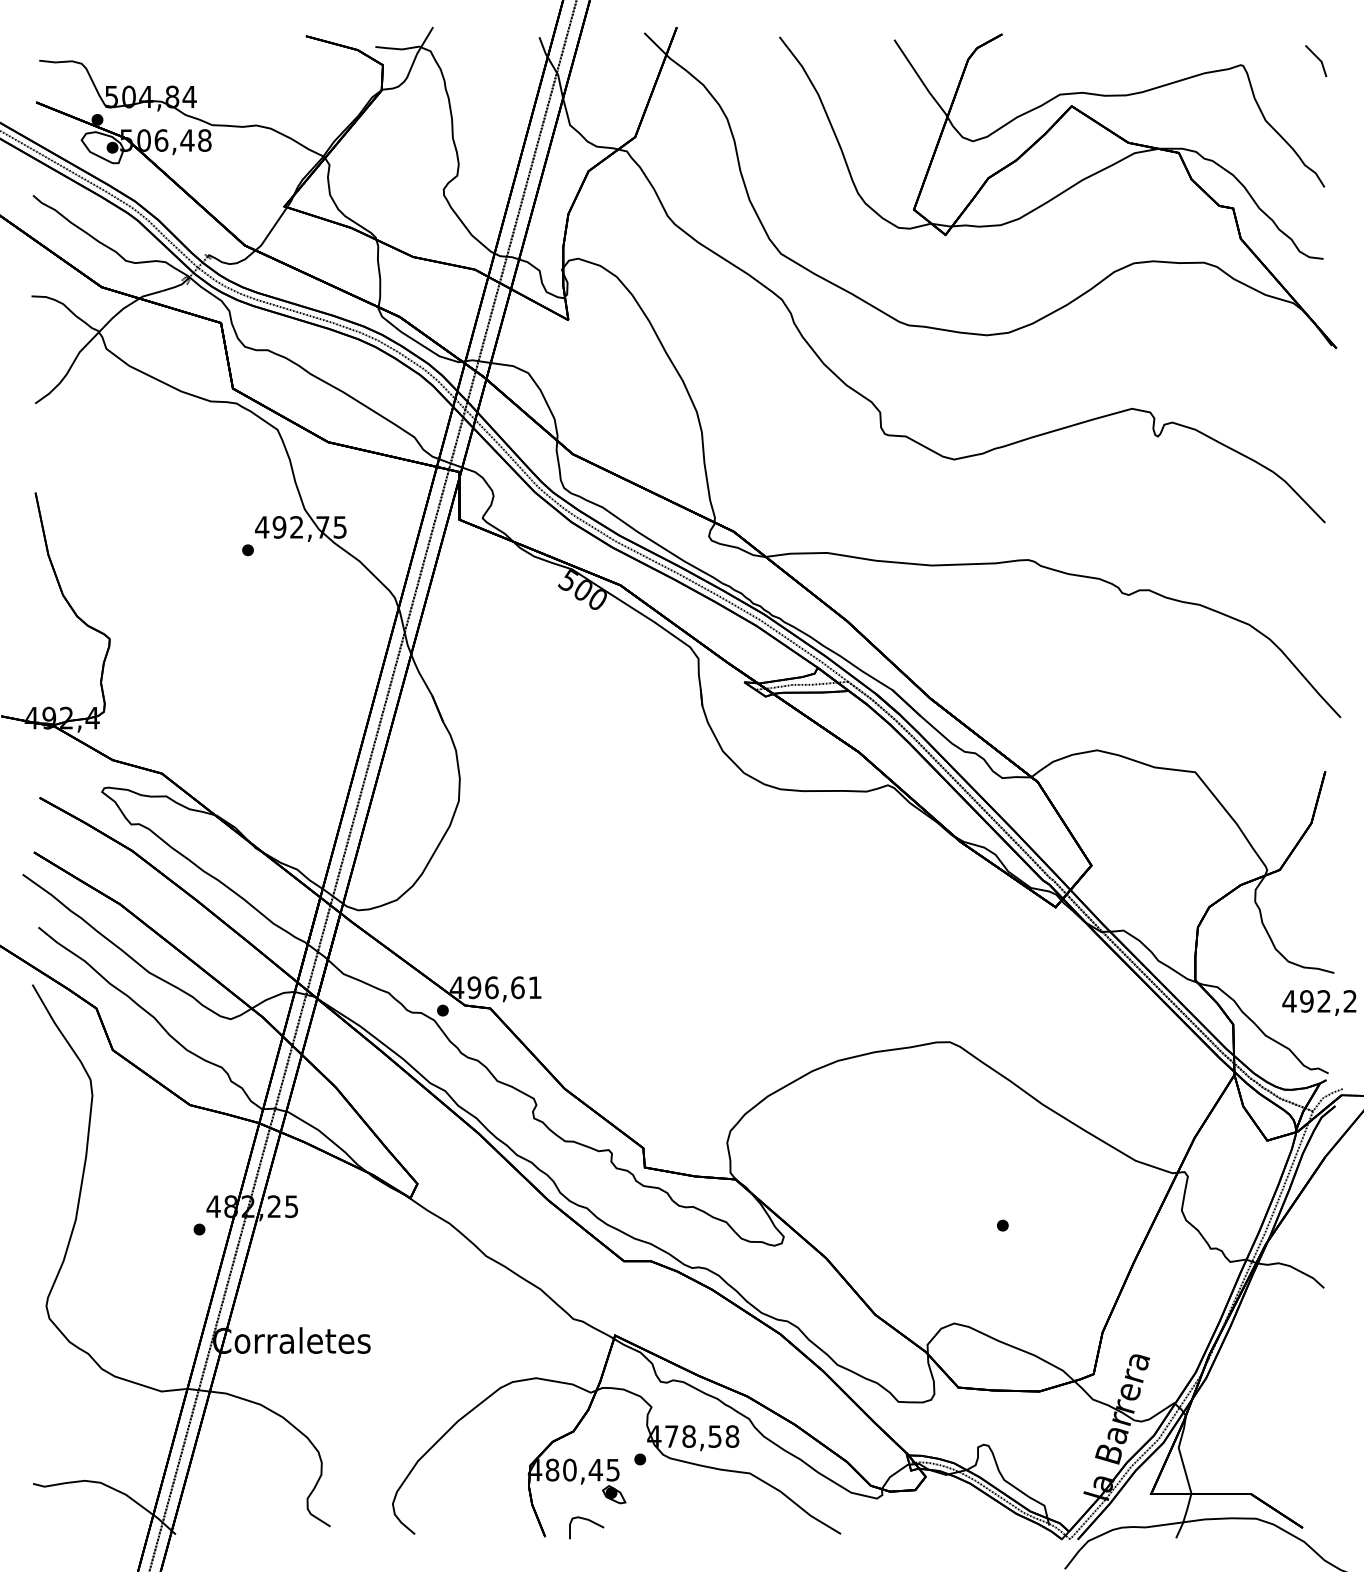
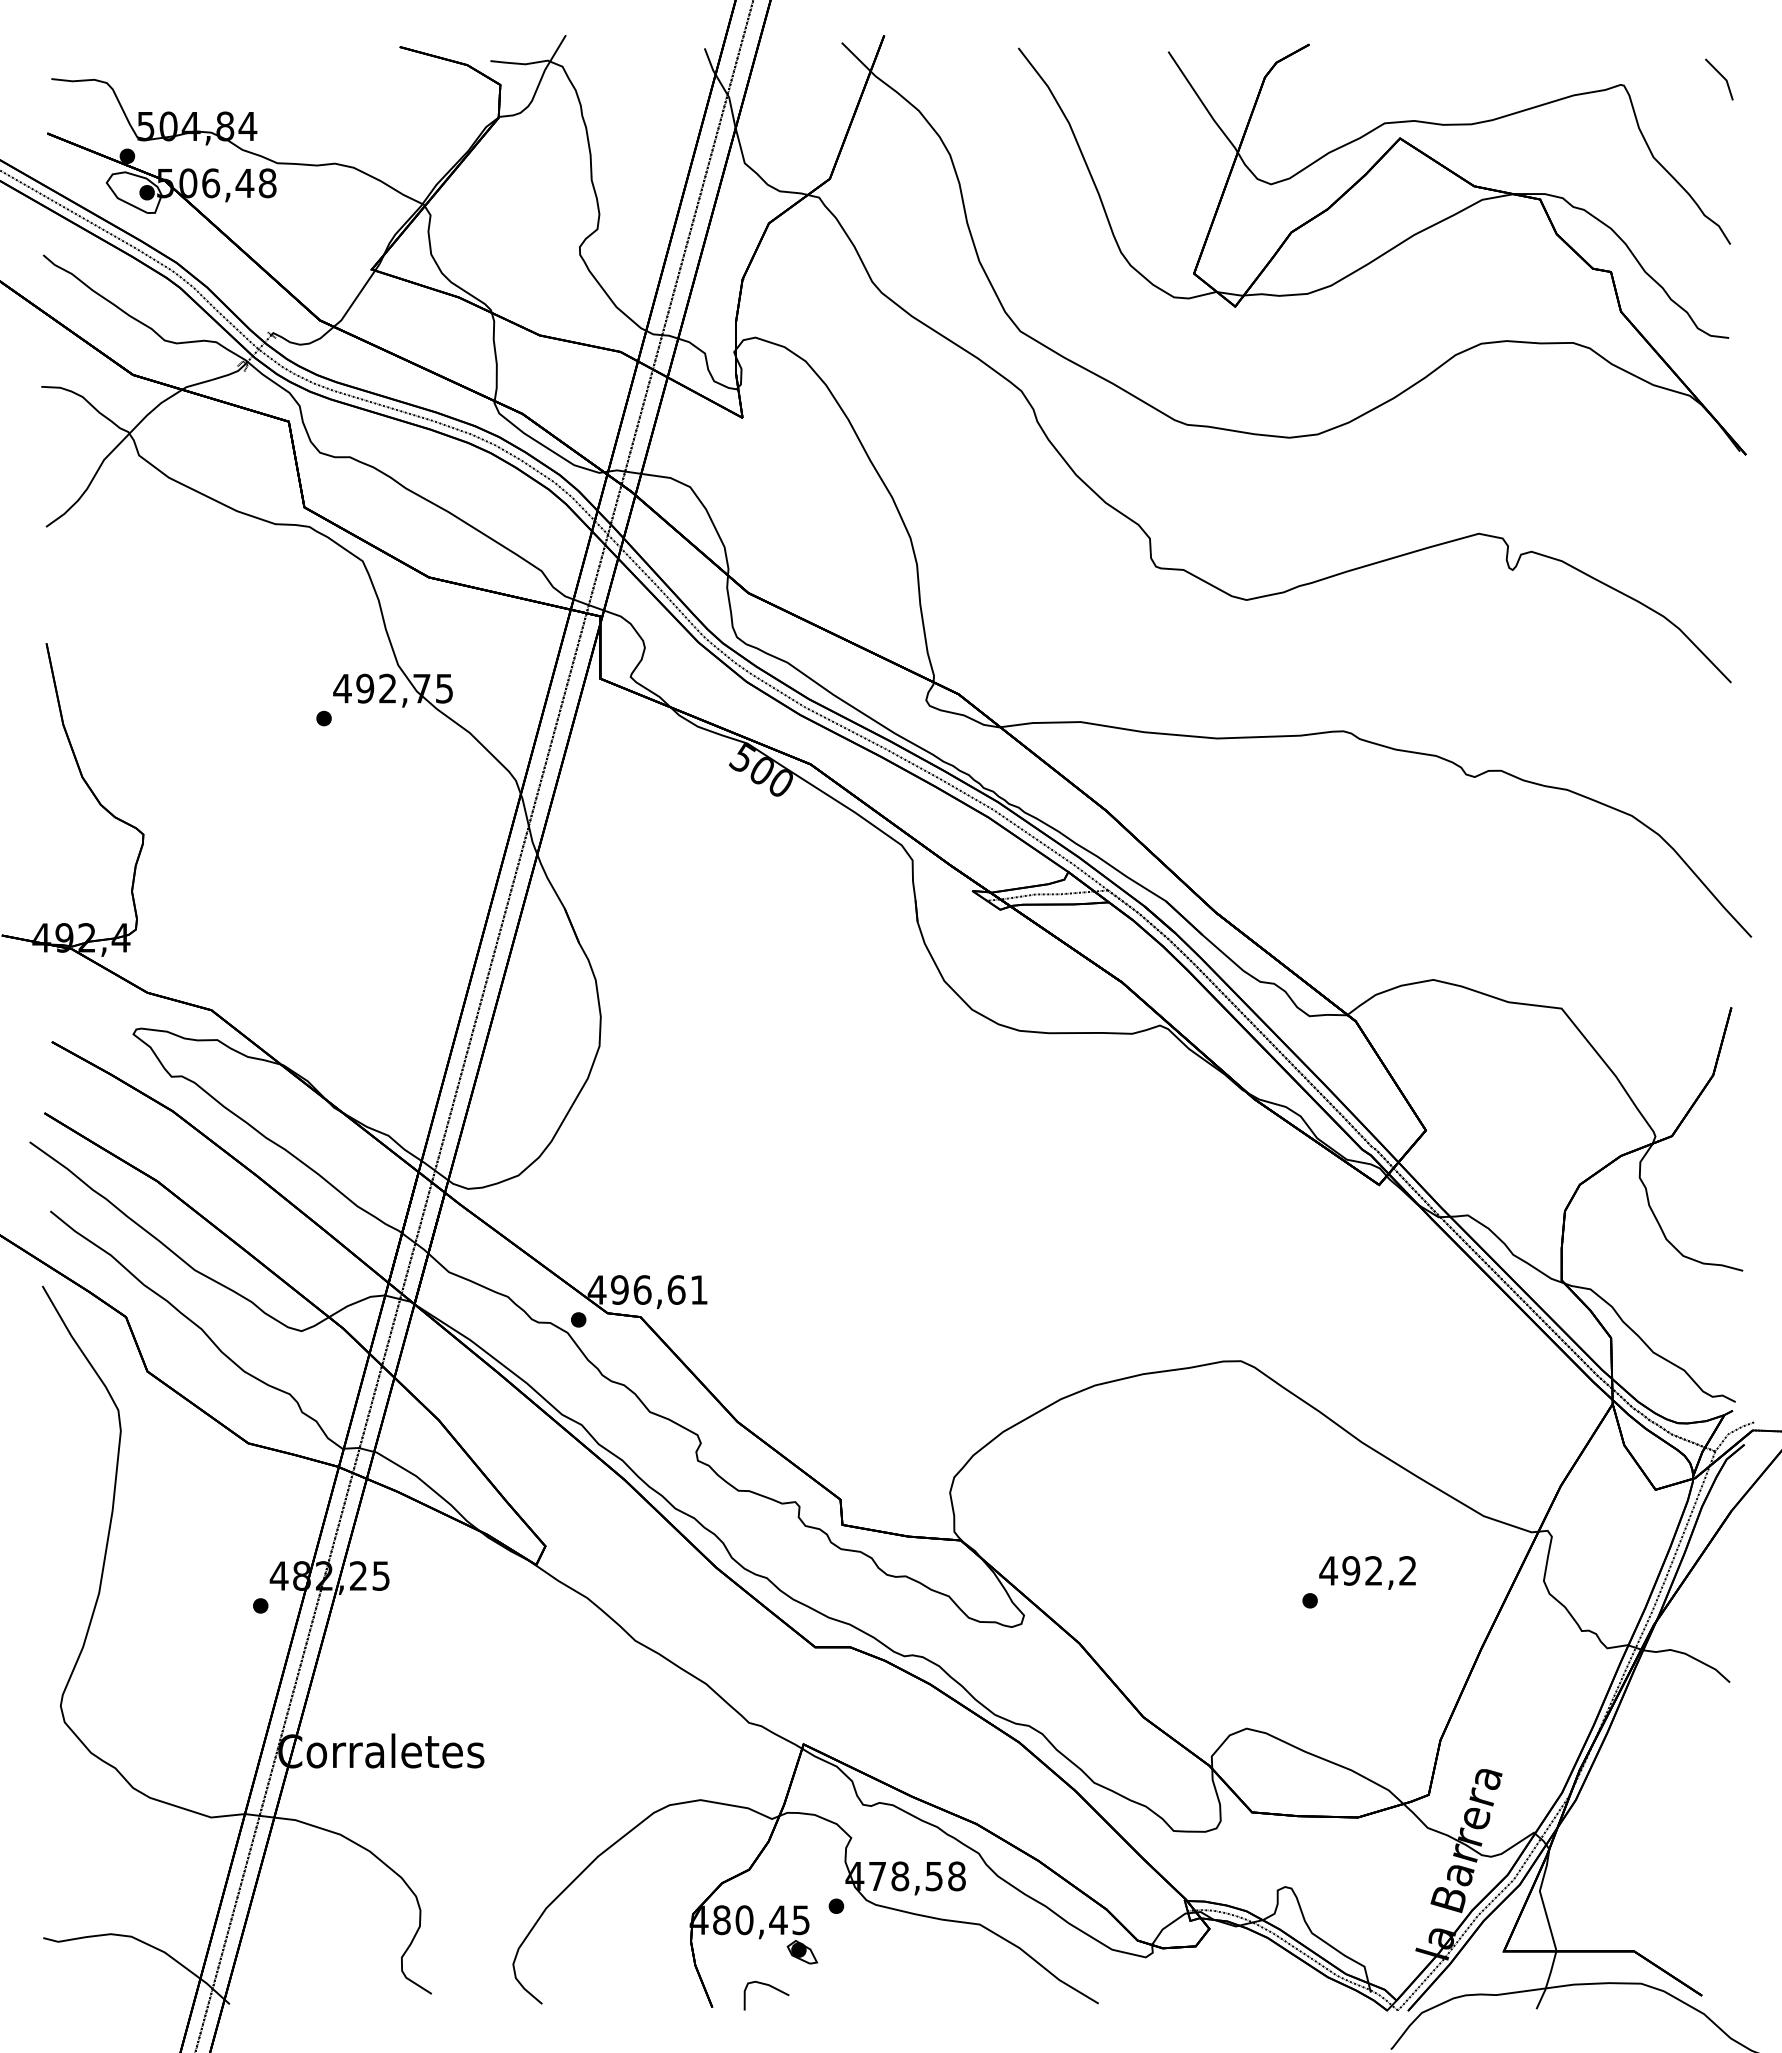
text: (1319, 1002) -> (1367, 1572), moved

